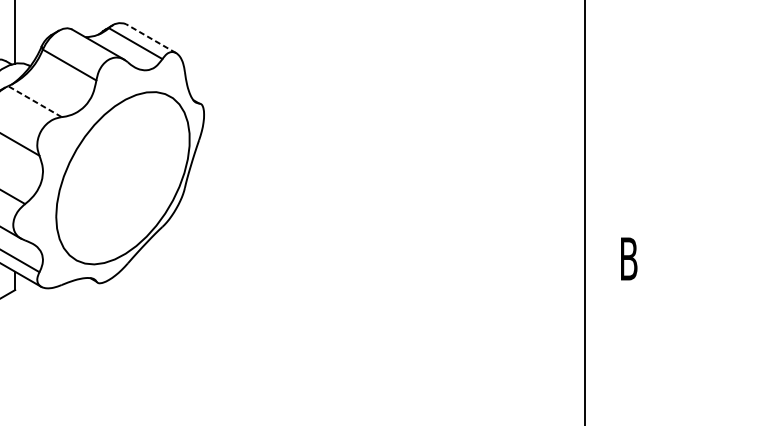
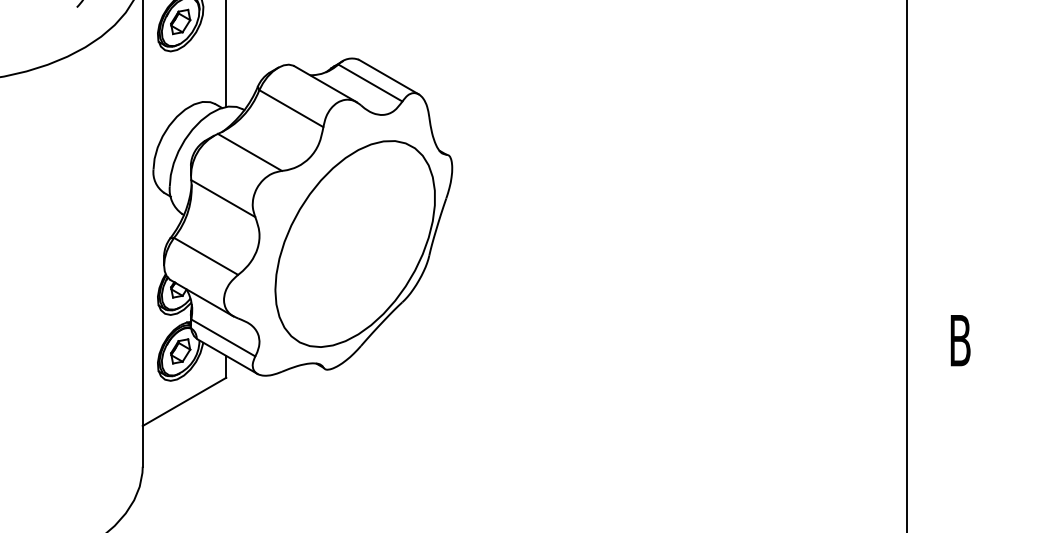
line: (150, 38) -> (388, 77), dashed -> solid
line: (34, 101) -> (249, 152), dashed -> solid

